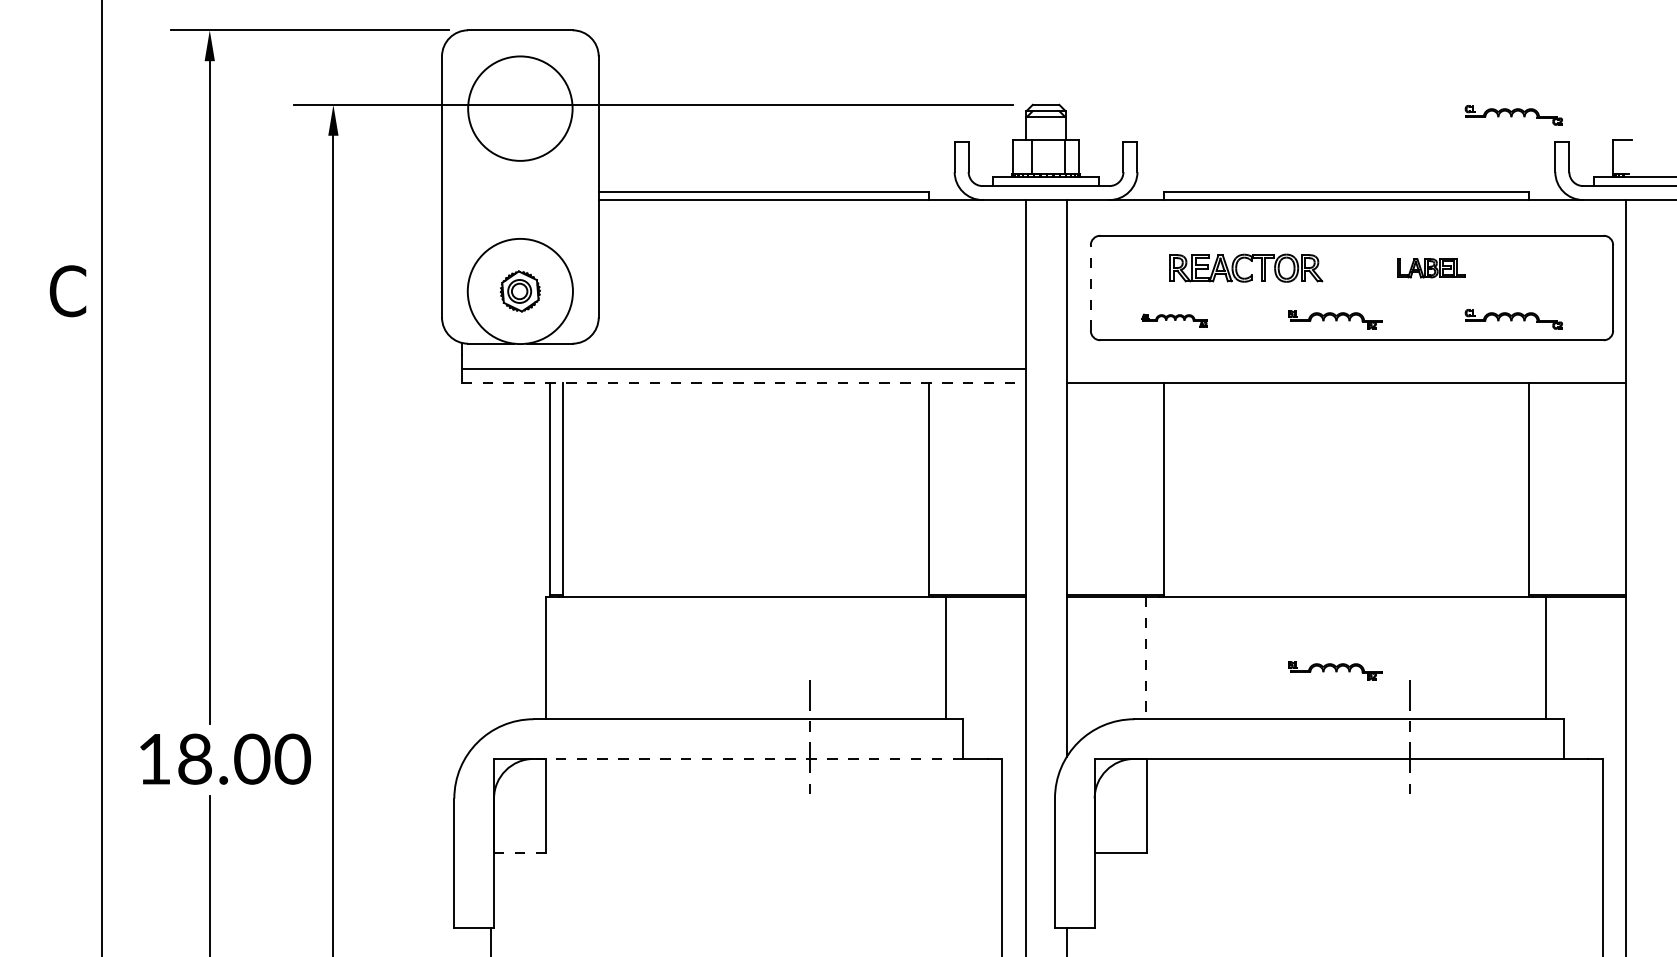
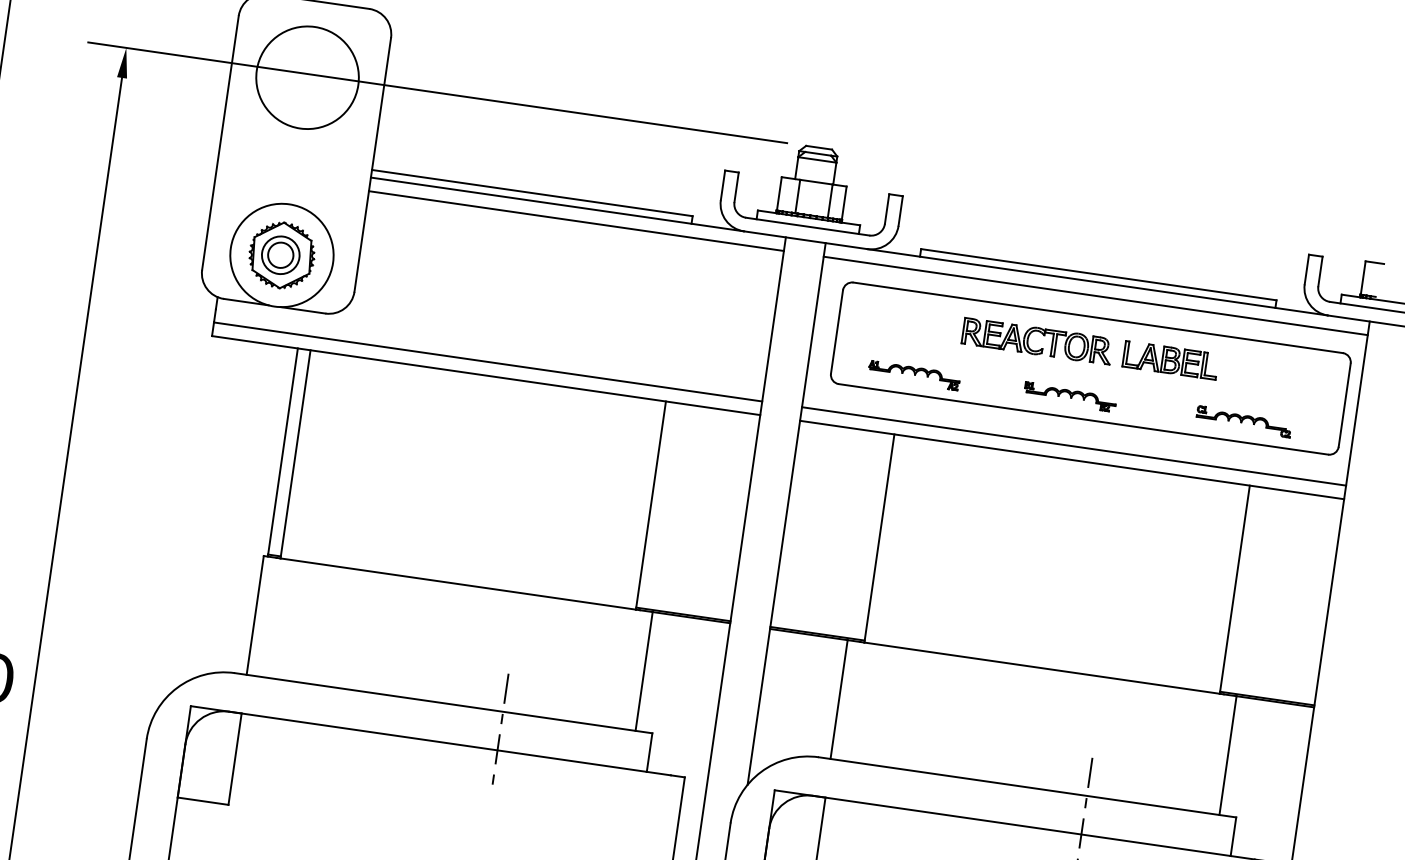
part: (1513, 115) -> (1272, 223), removed
line: (811, 214) -> (575, 221), added
line: (1346, 214) -> (1095, 296), added
part: (1249, 260) -> (1041, 334), moved
part: (1430, 268) -> (1169, 360), size x1.43
line: (1090, 288) -> (836, 332), dashed -> solid
part: (520, 291) -> (282, 255), size x1.67
part: (1174, 320) -> (913, 375), size x1.43
line: (1346, 368) -> (1074, 446), added
line: (743, 382) -> (486, 375), dashed -> solid
line: (1146, 658) -> (839, 699), dashed -> solid
part: (1335, 670) -> (1021, 738), removed
line: (748, 758) -> (438, 741), dashed -> solid
line: (519, 852) -> (202, 800), dashed -> solid

